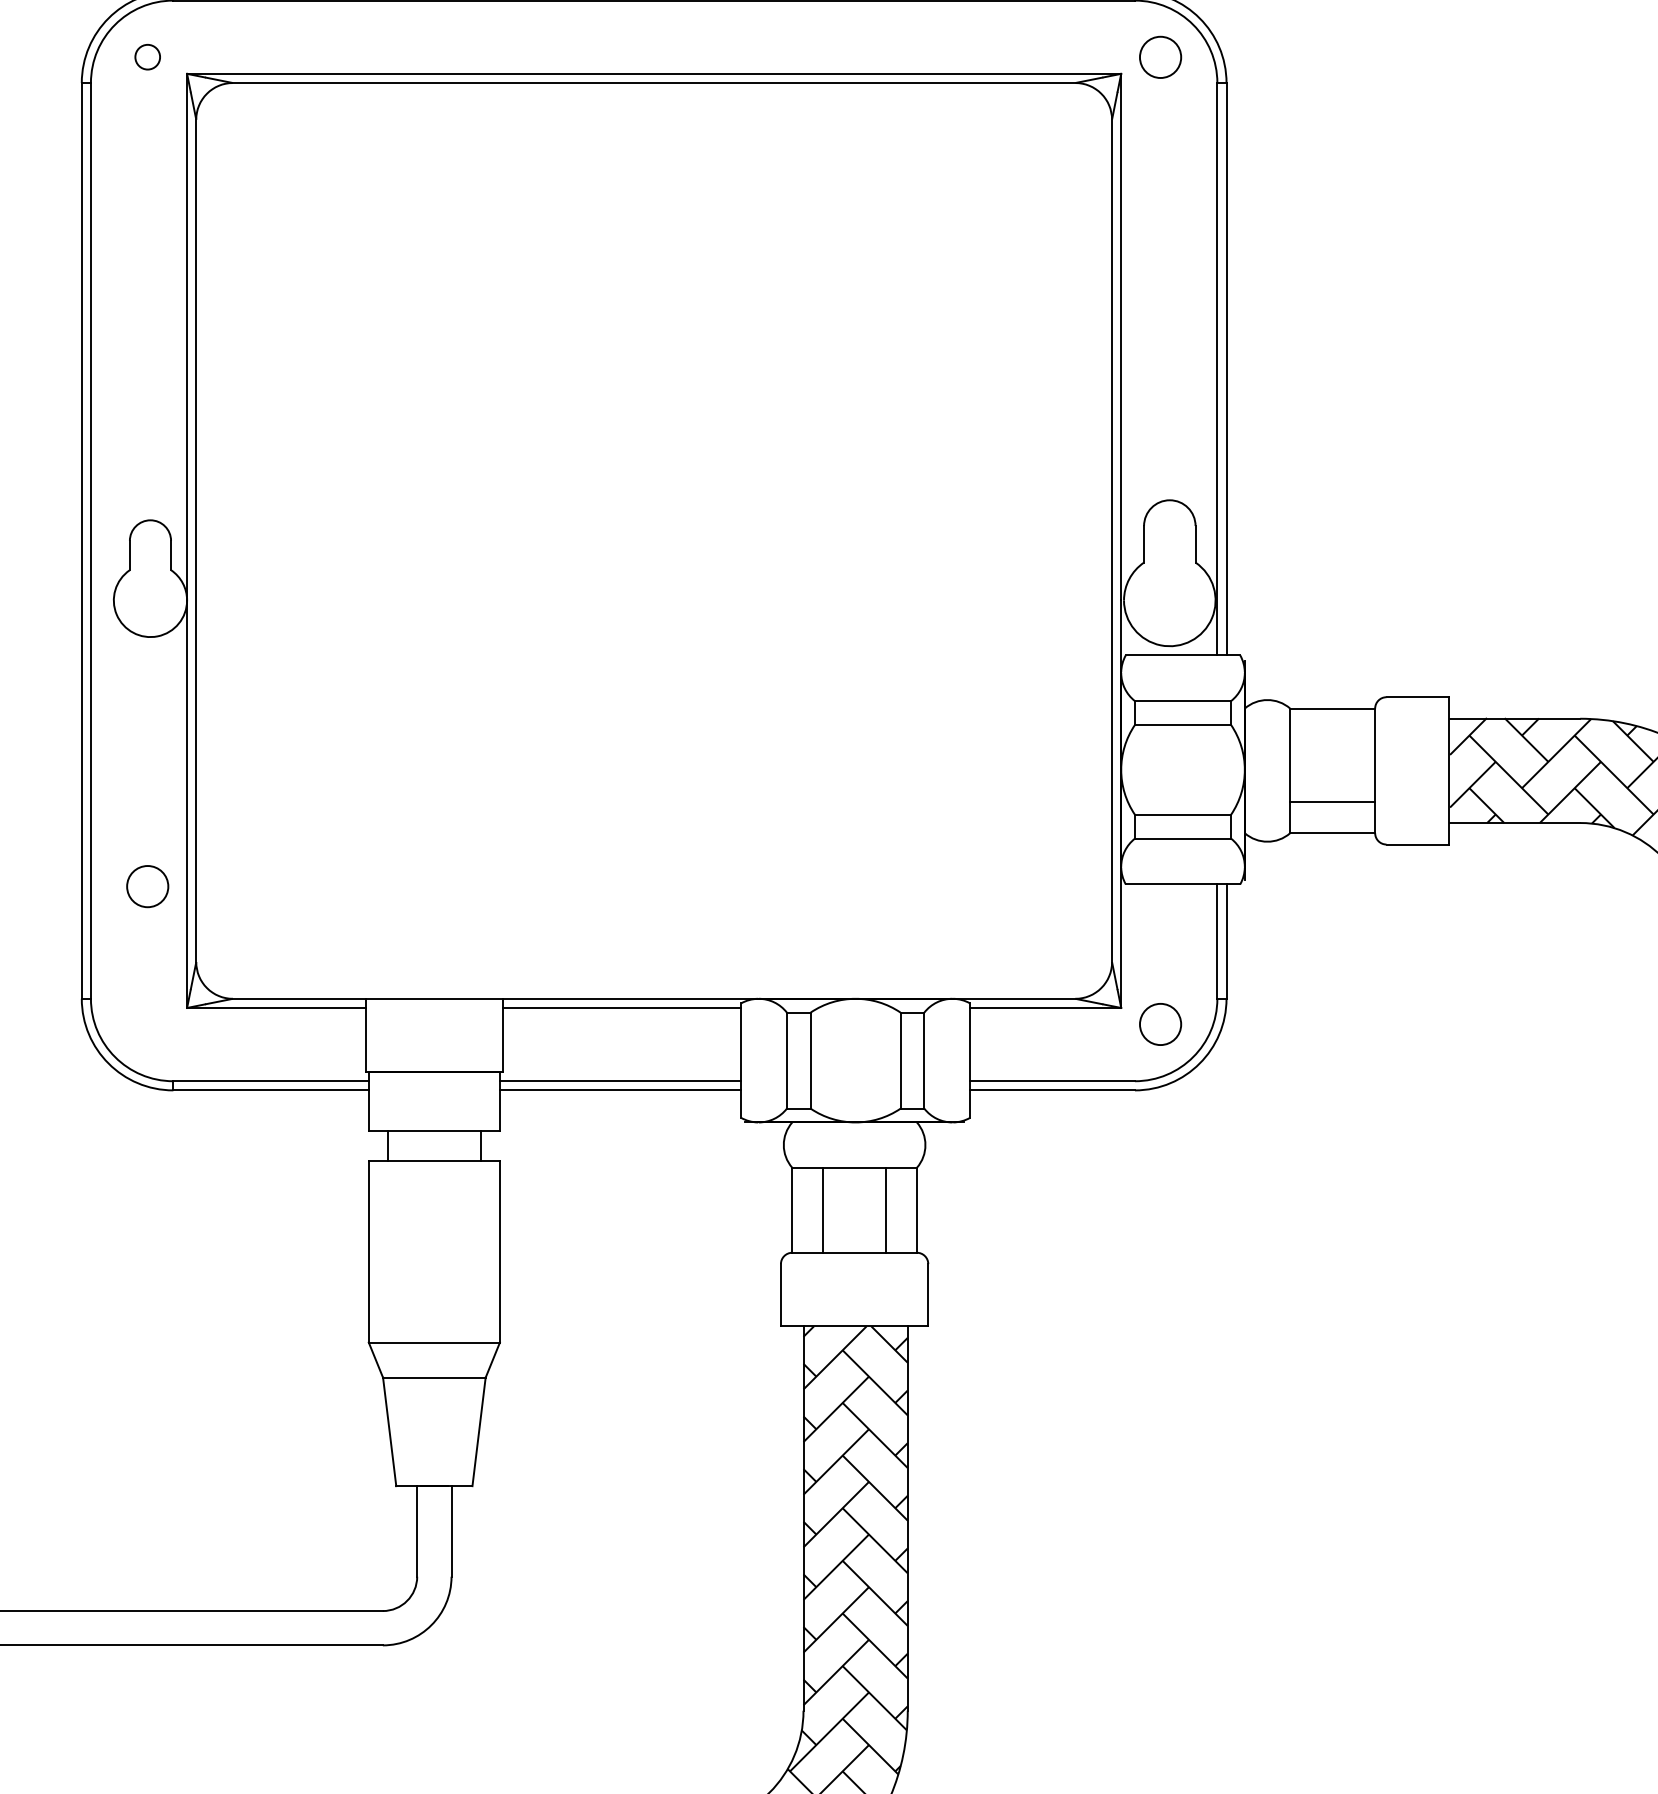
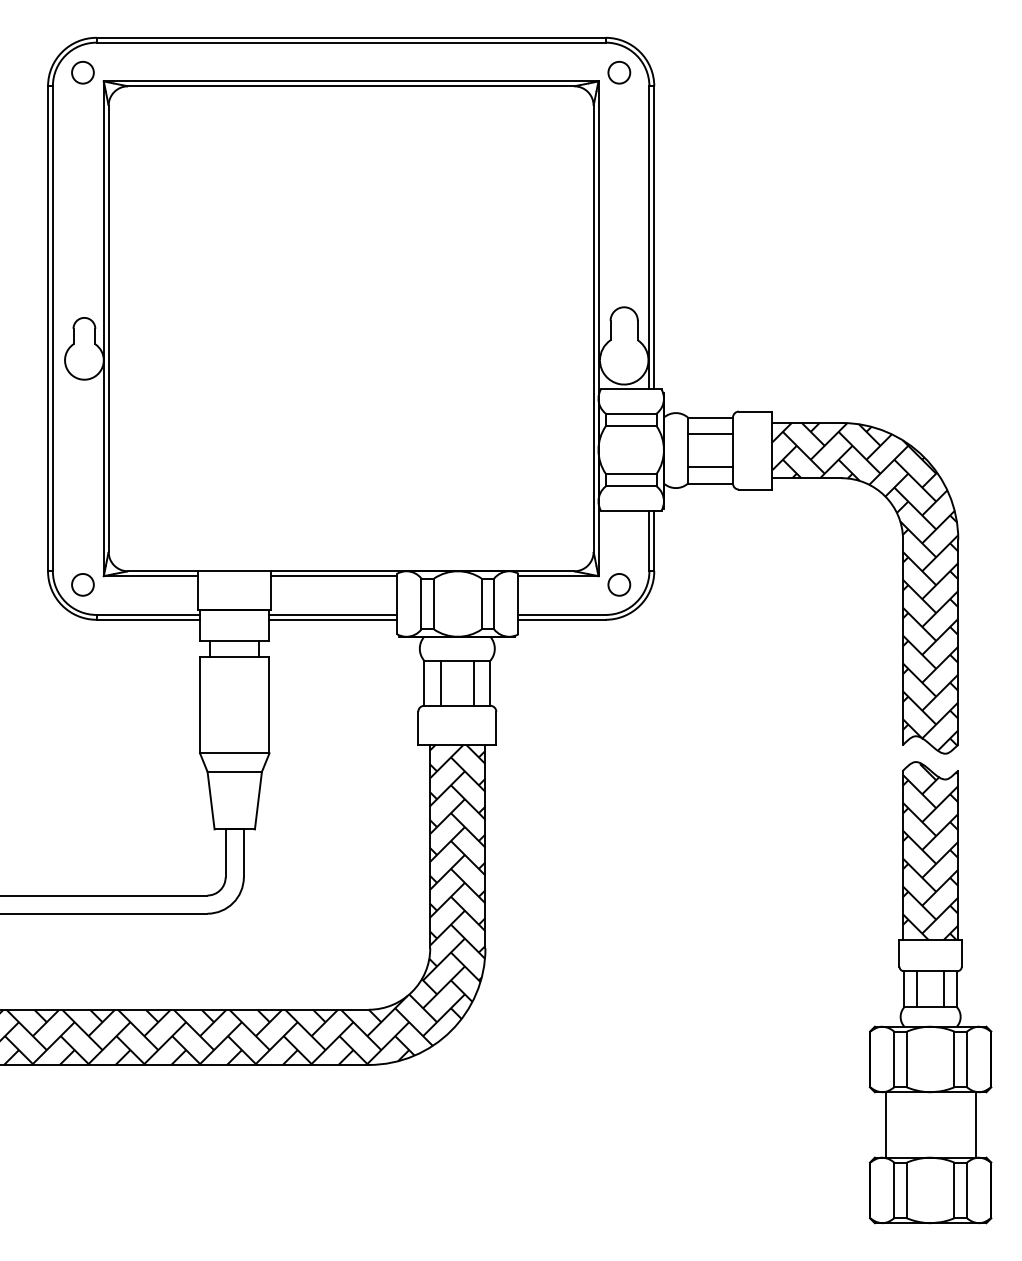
circle: (146, 56) -> (82, 72), size x1.67
line: (1330, 740) -> (709, 434), added
circle: (146, 885) -> (82, 584), moved

